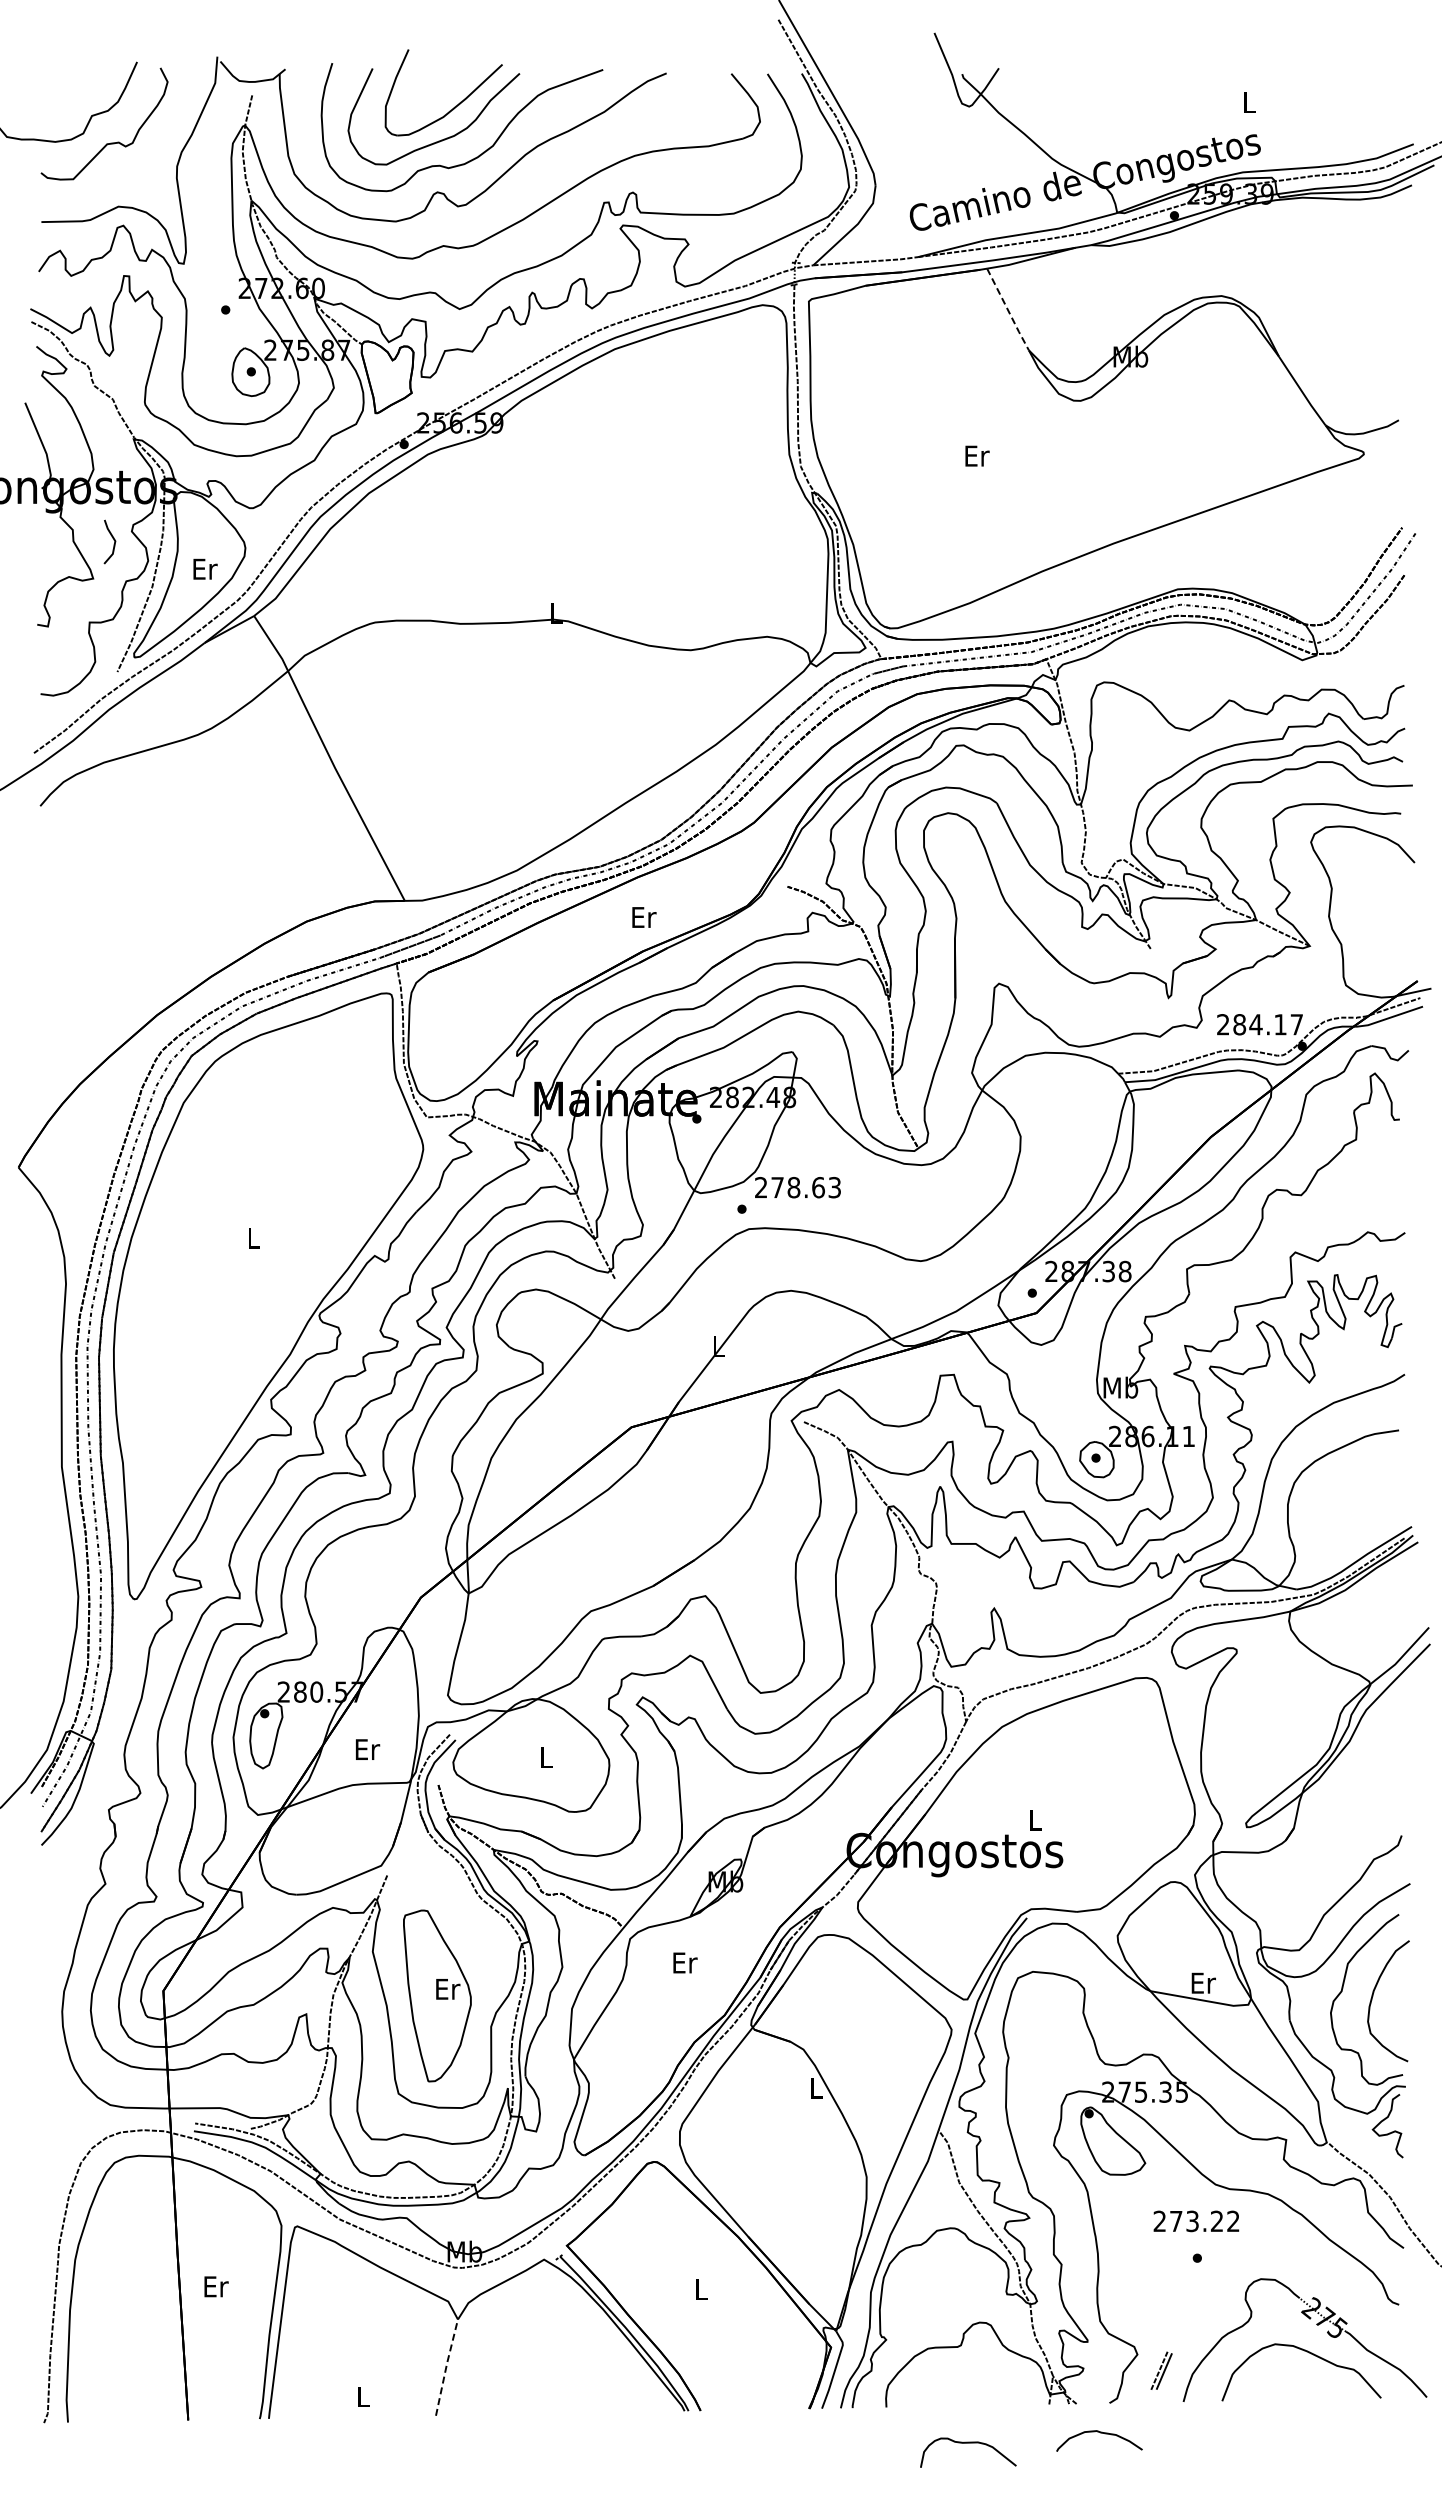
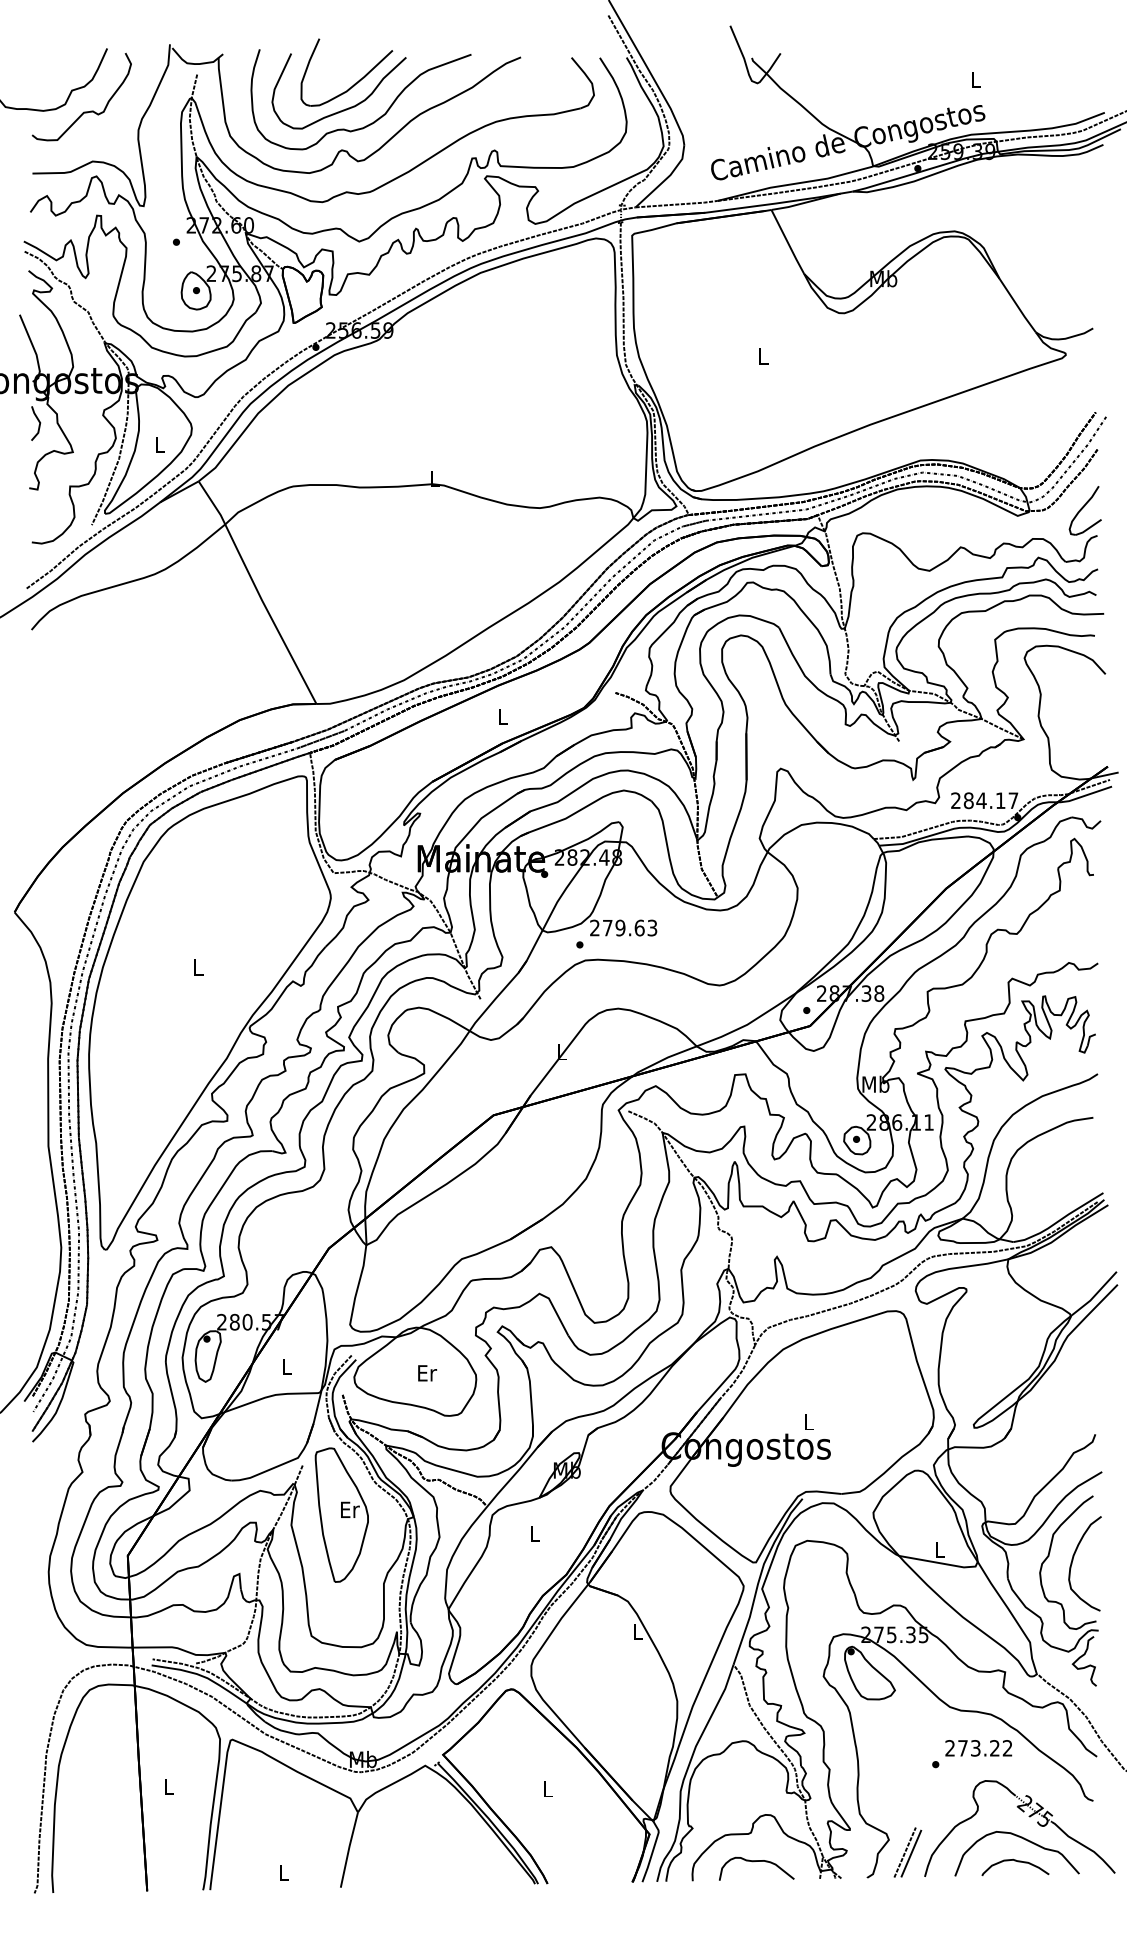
line: (1008, 310) -> (788, 242), dashed -> solid
text: (977, 455) -> (763, 355), Er -> L
line: (113, 540) -> (38, 422), moved
text: (205, 568) -> (160, 444), Er -> L
part: (1388, 653) -> (1085, 510), added
text: (644, 917) -> (503, 716), Er -> L
text: (793, 1187) -> (620, 927), 278.63 -> 279.63
text: (367, 1749) -> (287, 1367), Er -> L
text: (547, 1757) -> (427, 1373), L -> Er
text: (685, 1962) -> (535, 1533), Er -> L
text: (1203, 1982) -> (940, 1549), Er -> L
part: (437, 1995) -> (341, 1514), moved
text: (1196, 2221) -> (978, 1748), moved
text: (216, 2286) -> (169, 1786), Er -> L
line: (446, 2366) -> (349, 1849), dashed -> solid
part: (1161, 2370) -> (907, 1852), size x1.67
curve: (1100, 2433) -> (1016, 1861), moved
curve: (968, 2443) -> (756, 1861), moved

